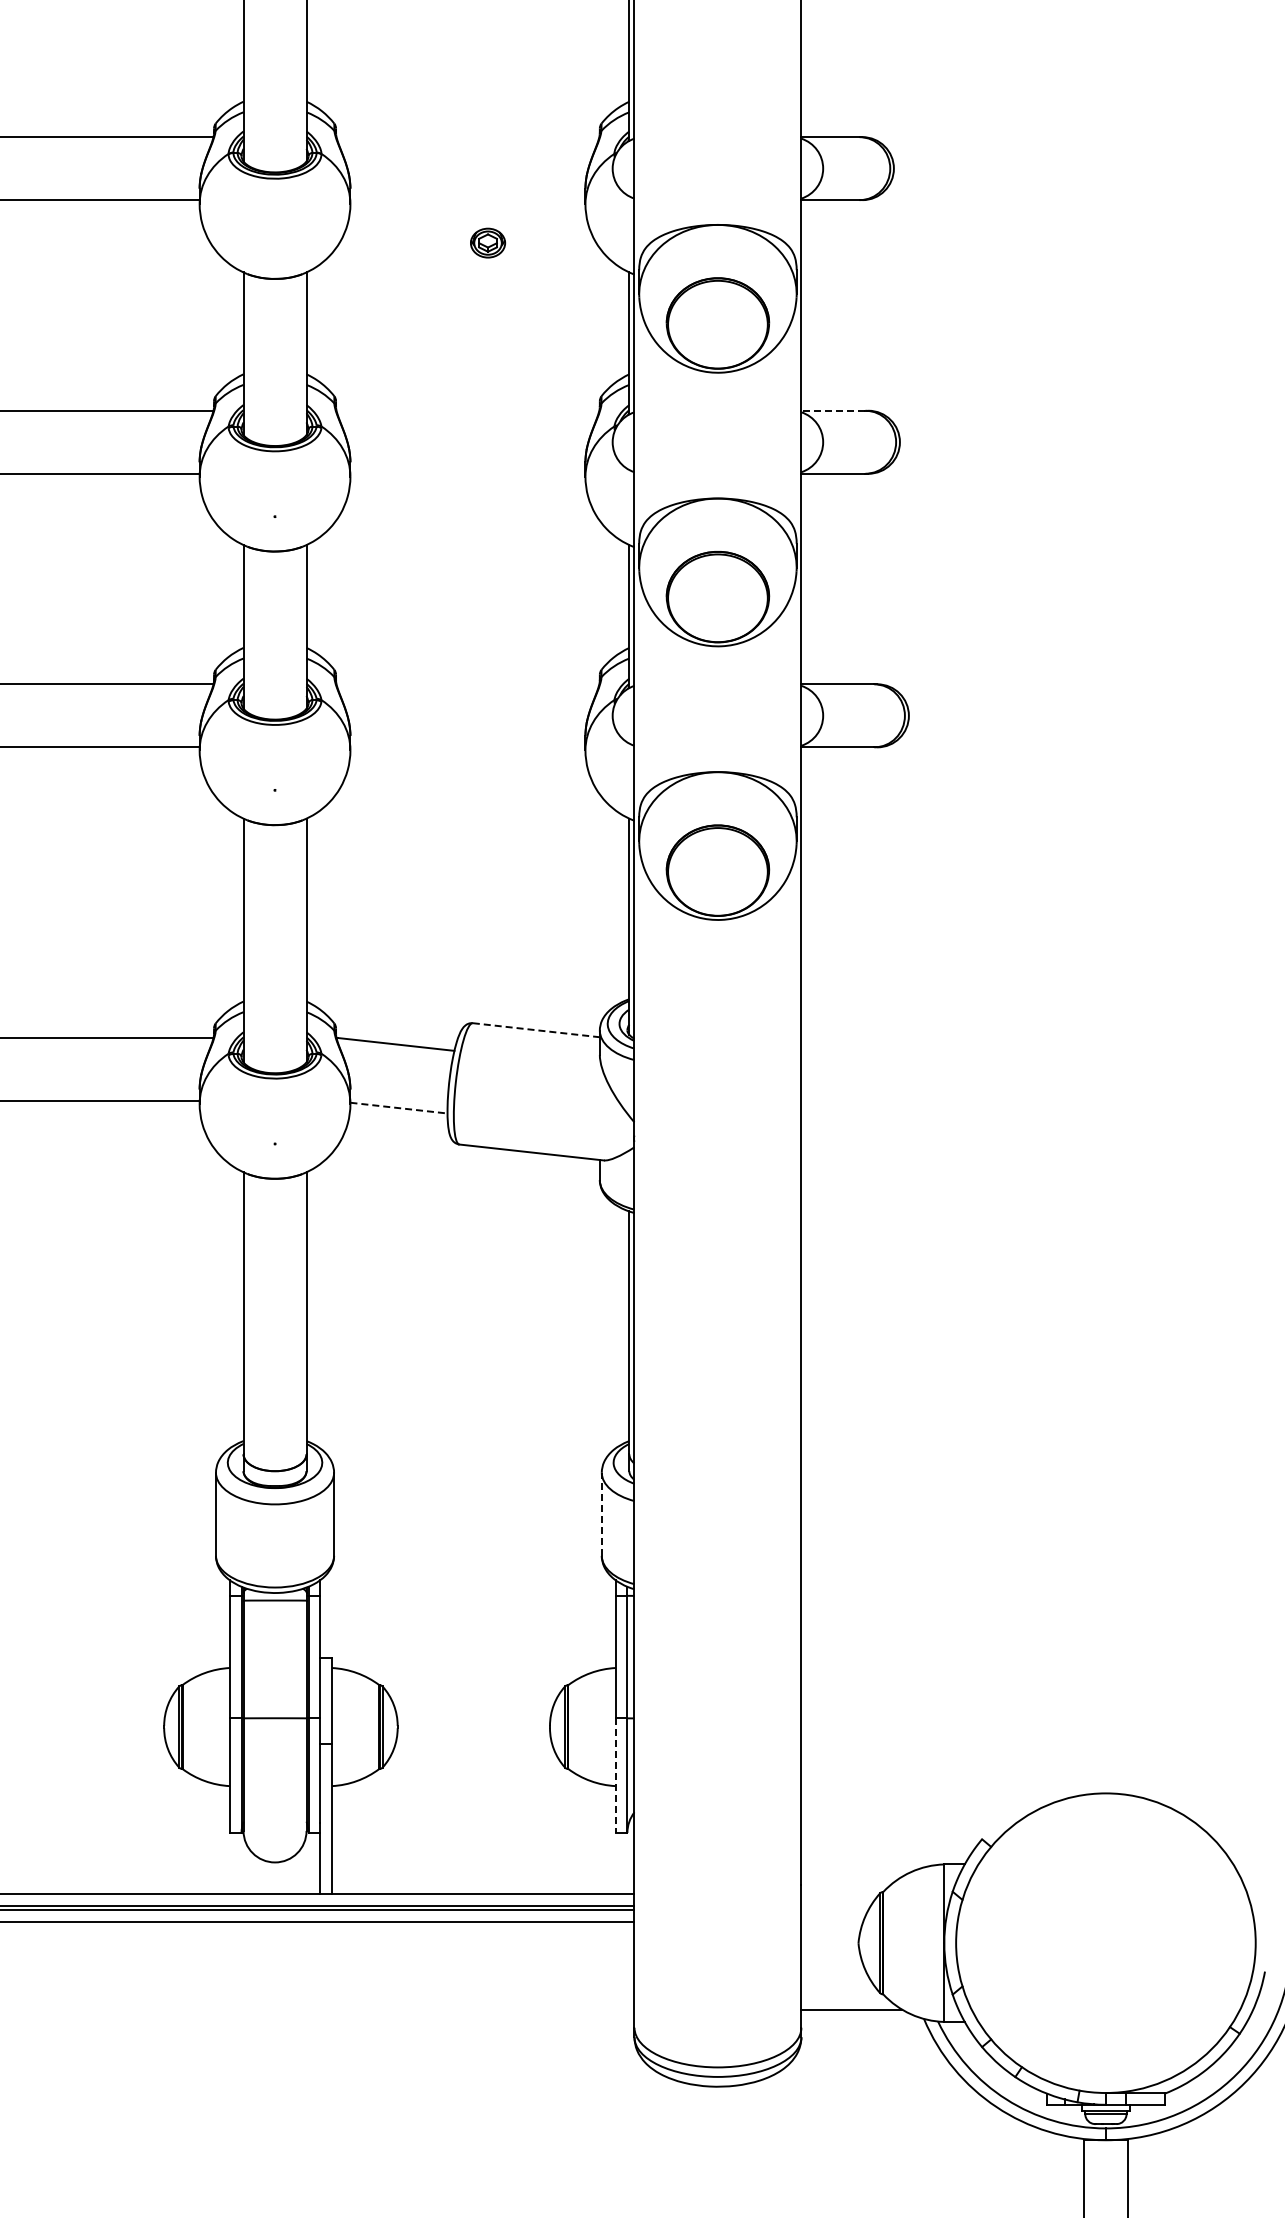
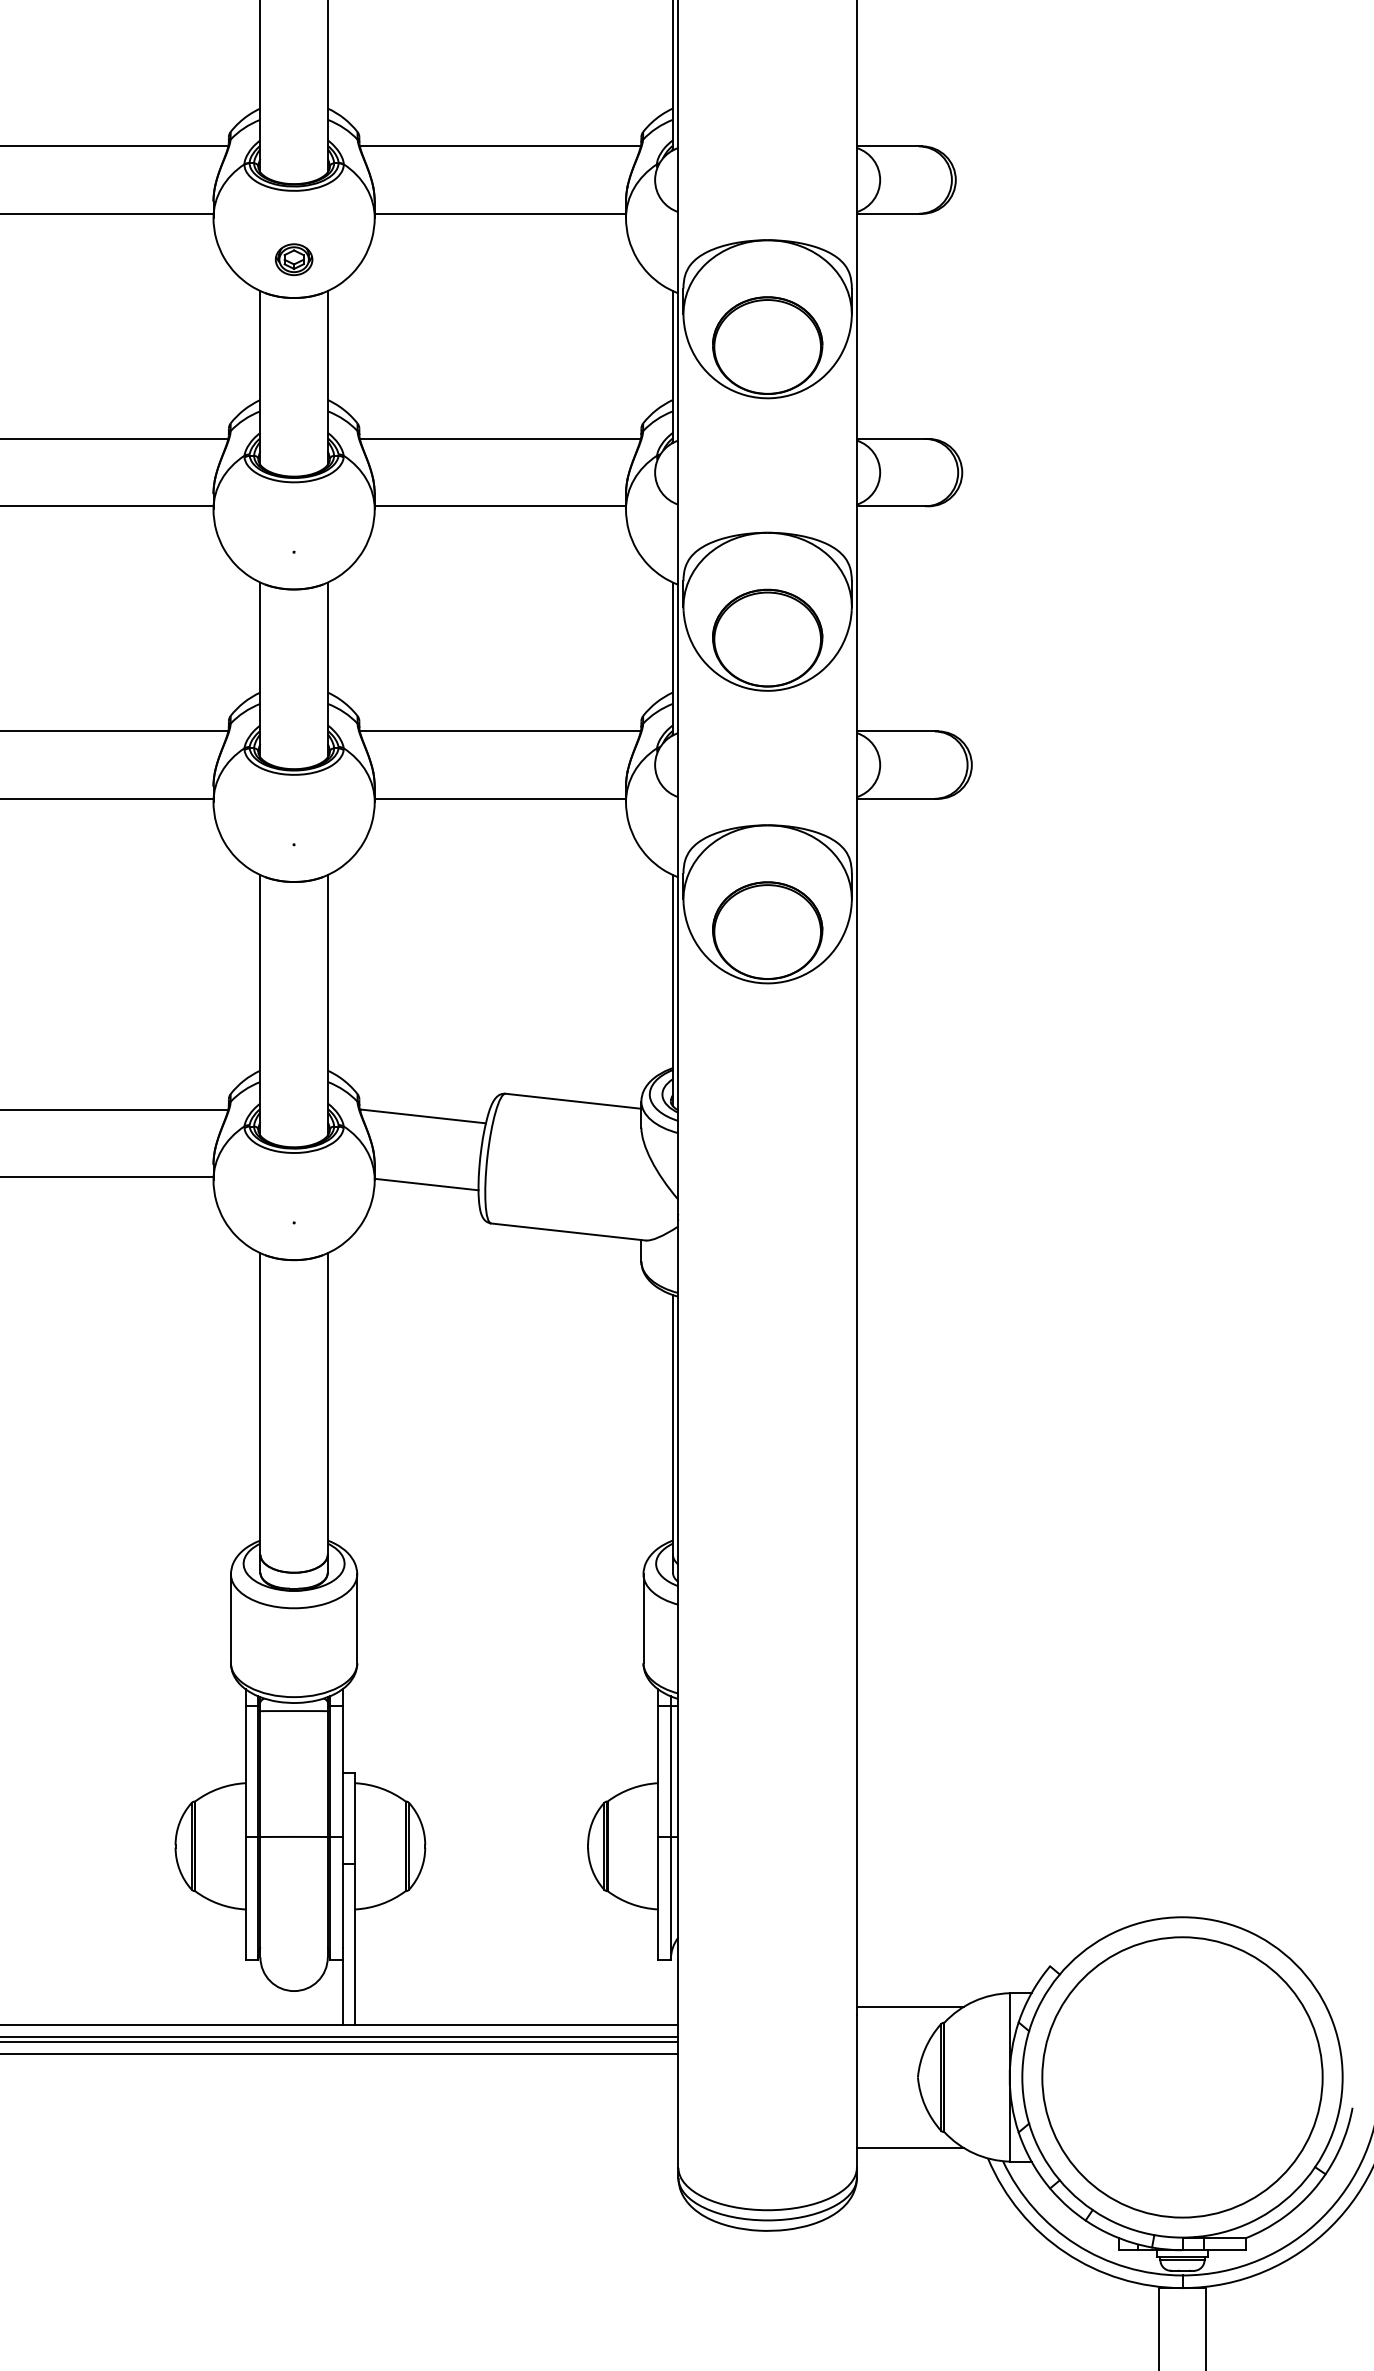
line: (467, 137) -> (499, 146), added
line: (467, 200) -> (499, 214), added
part: (488, 242) -> (294, 259), moved
line: (467, 410) -> (499, 438), added
line: (832, 410) -> (890, 438), dashed -> solid
line: (467, 473) -> (499, 506), added
line: (467, 684) -> (499, 731), added
line: (467, 747) -> (499, 798), added
line: (536, 1030) -> (573, 1101), dashed -> solid
line: (398, 1108) -> (426, 1184), dashed -> solid
line: (601, 1514) -> (643, 1619), dashed -> solid
line: (615, 1776) -> (658, 1899), dashed -> solid
line: (851, 1876) -> (910, 2006), added
circle: (1105, 1943) -> (1182, 2077), added

